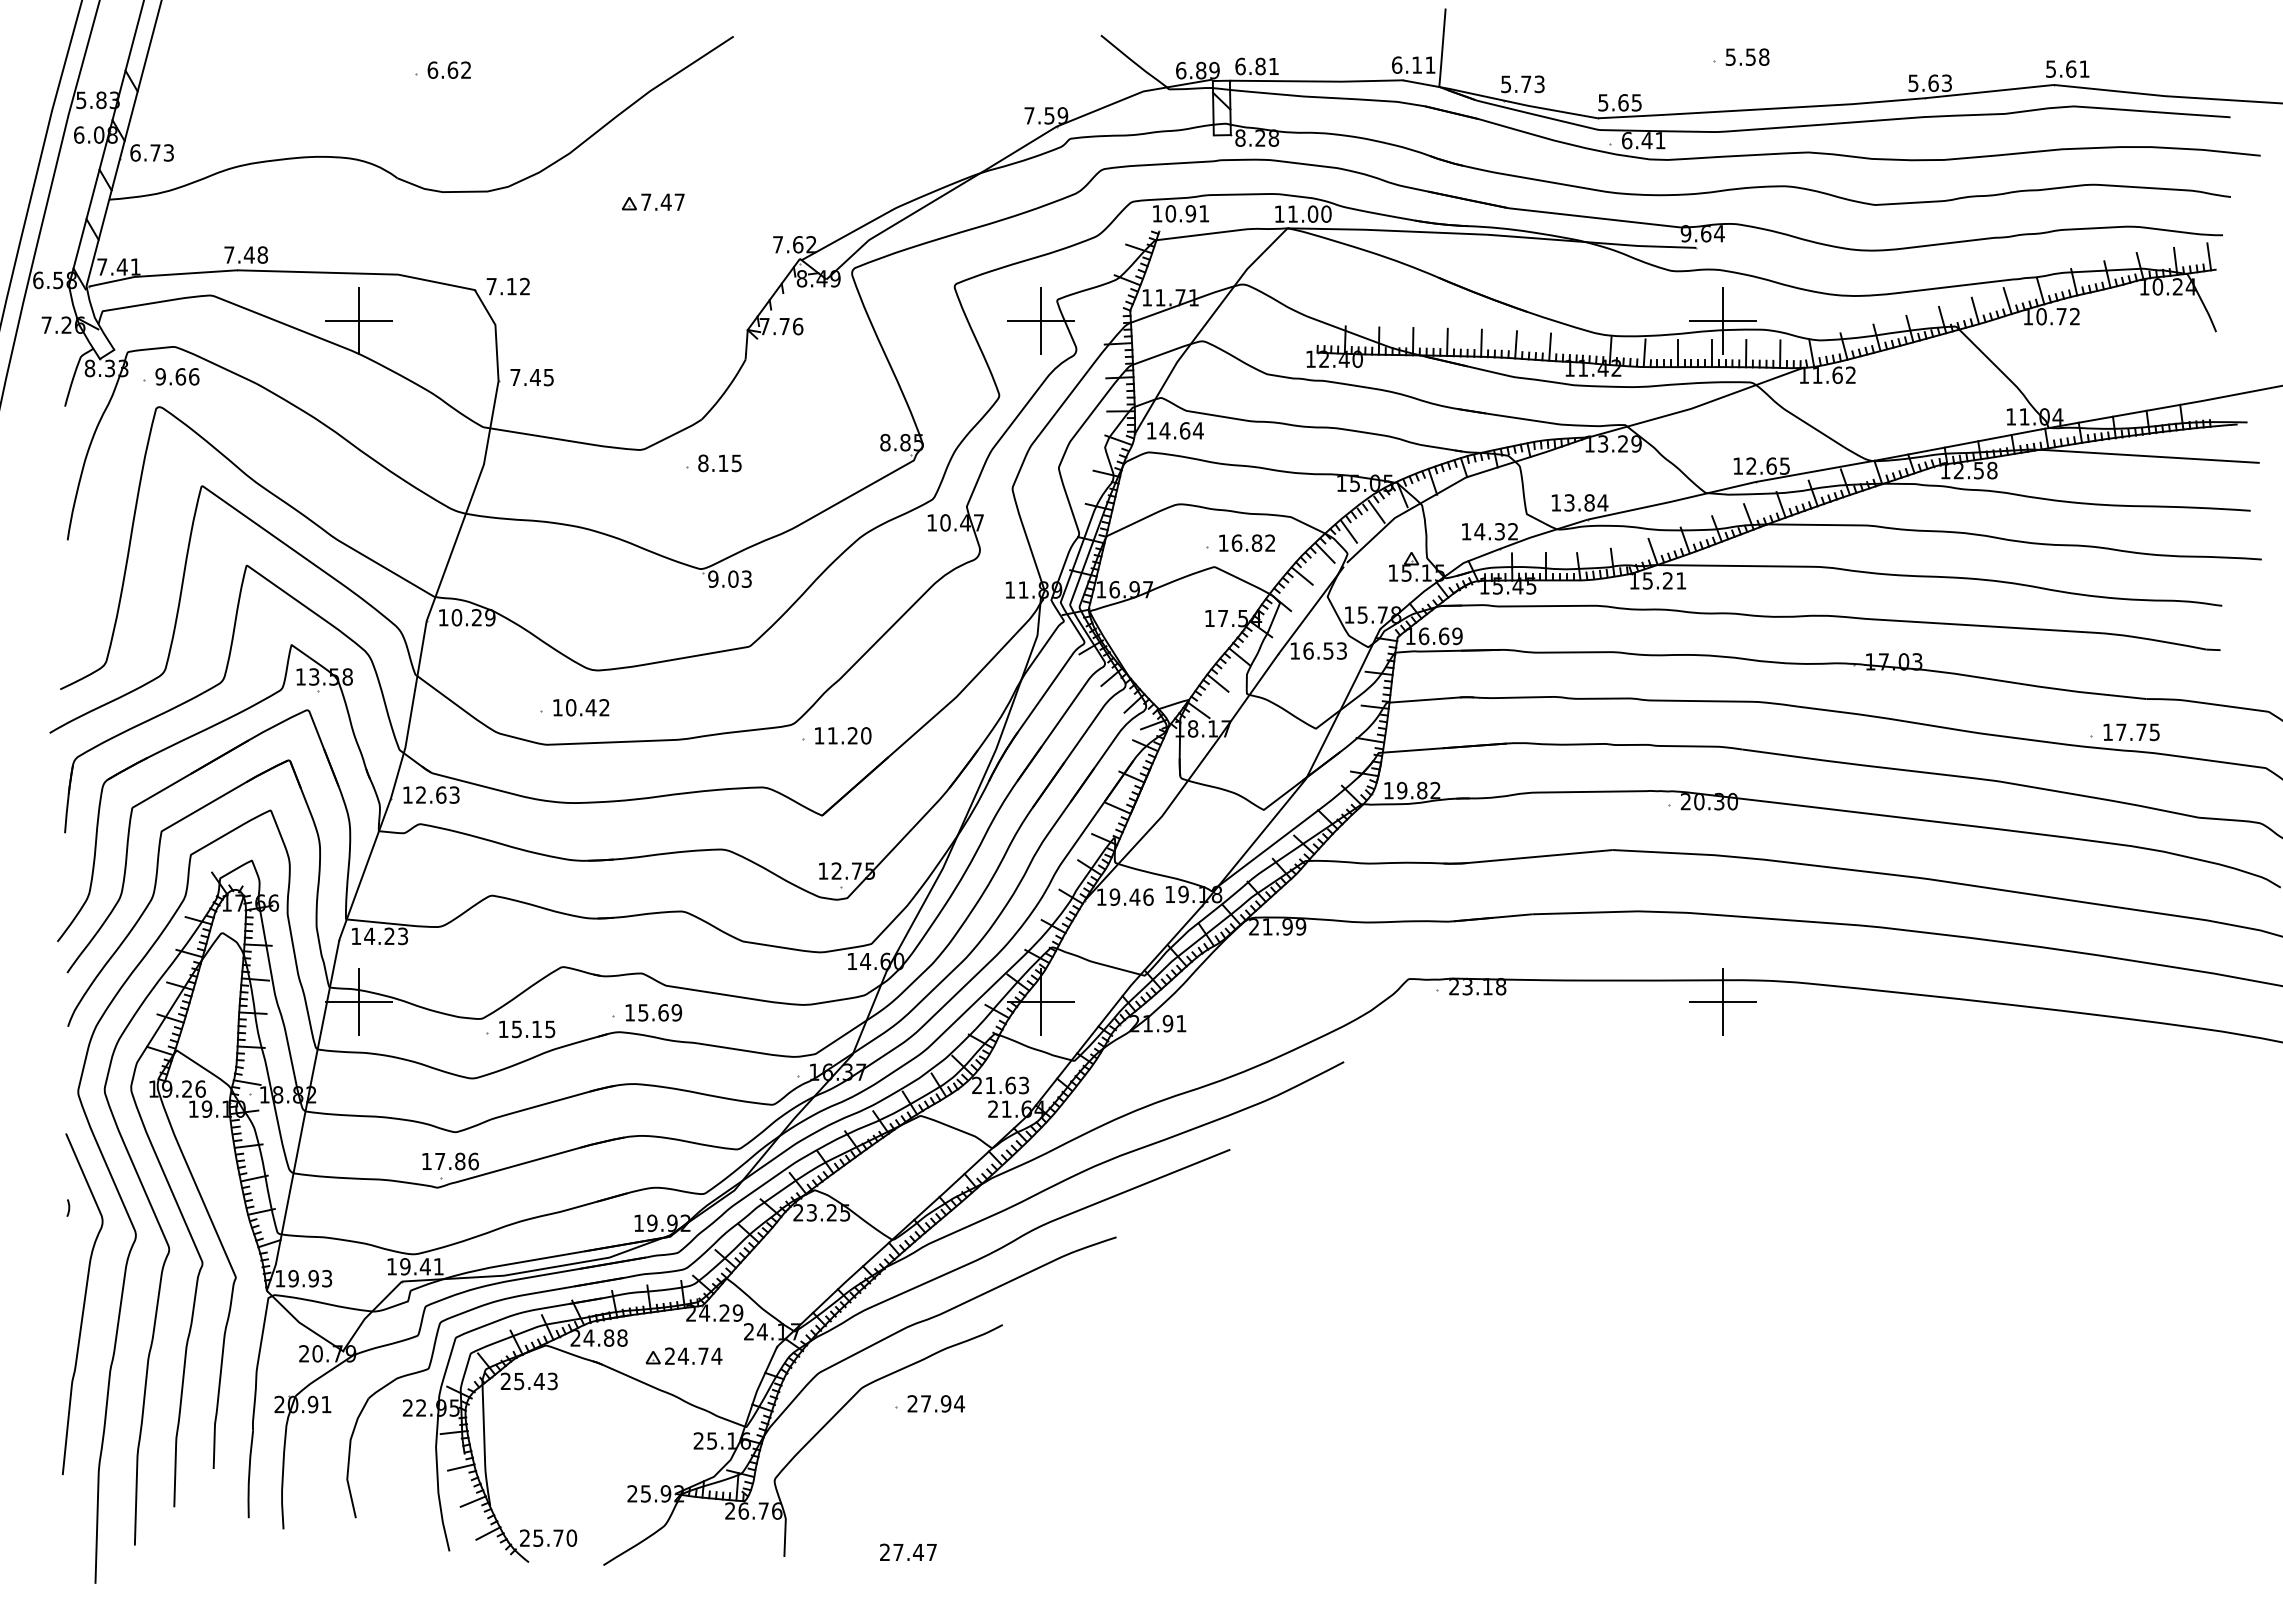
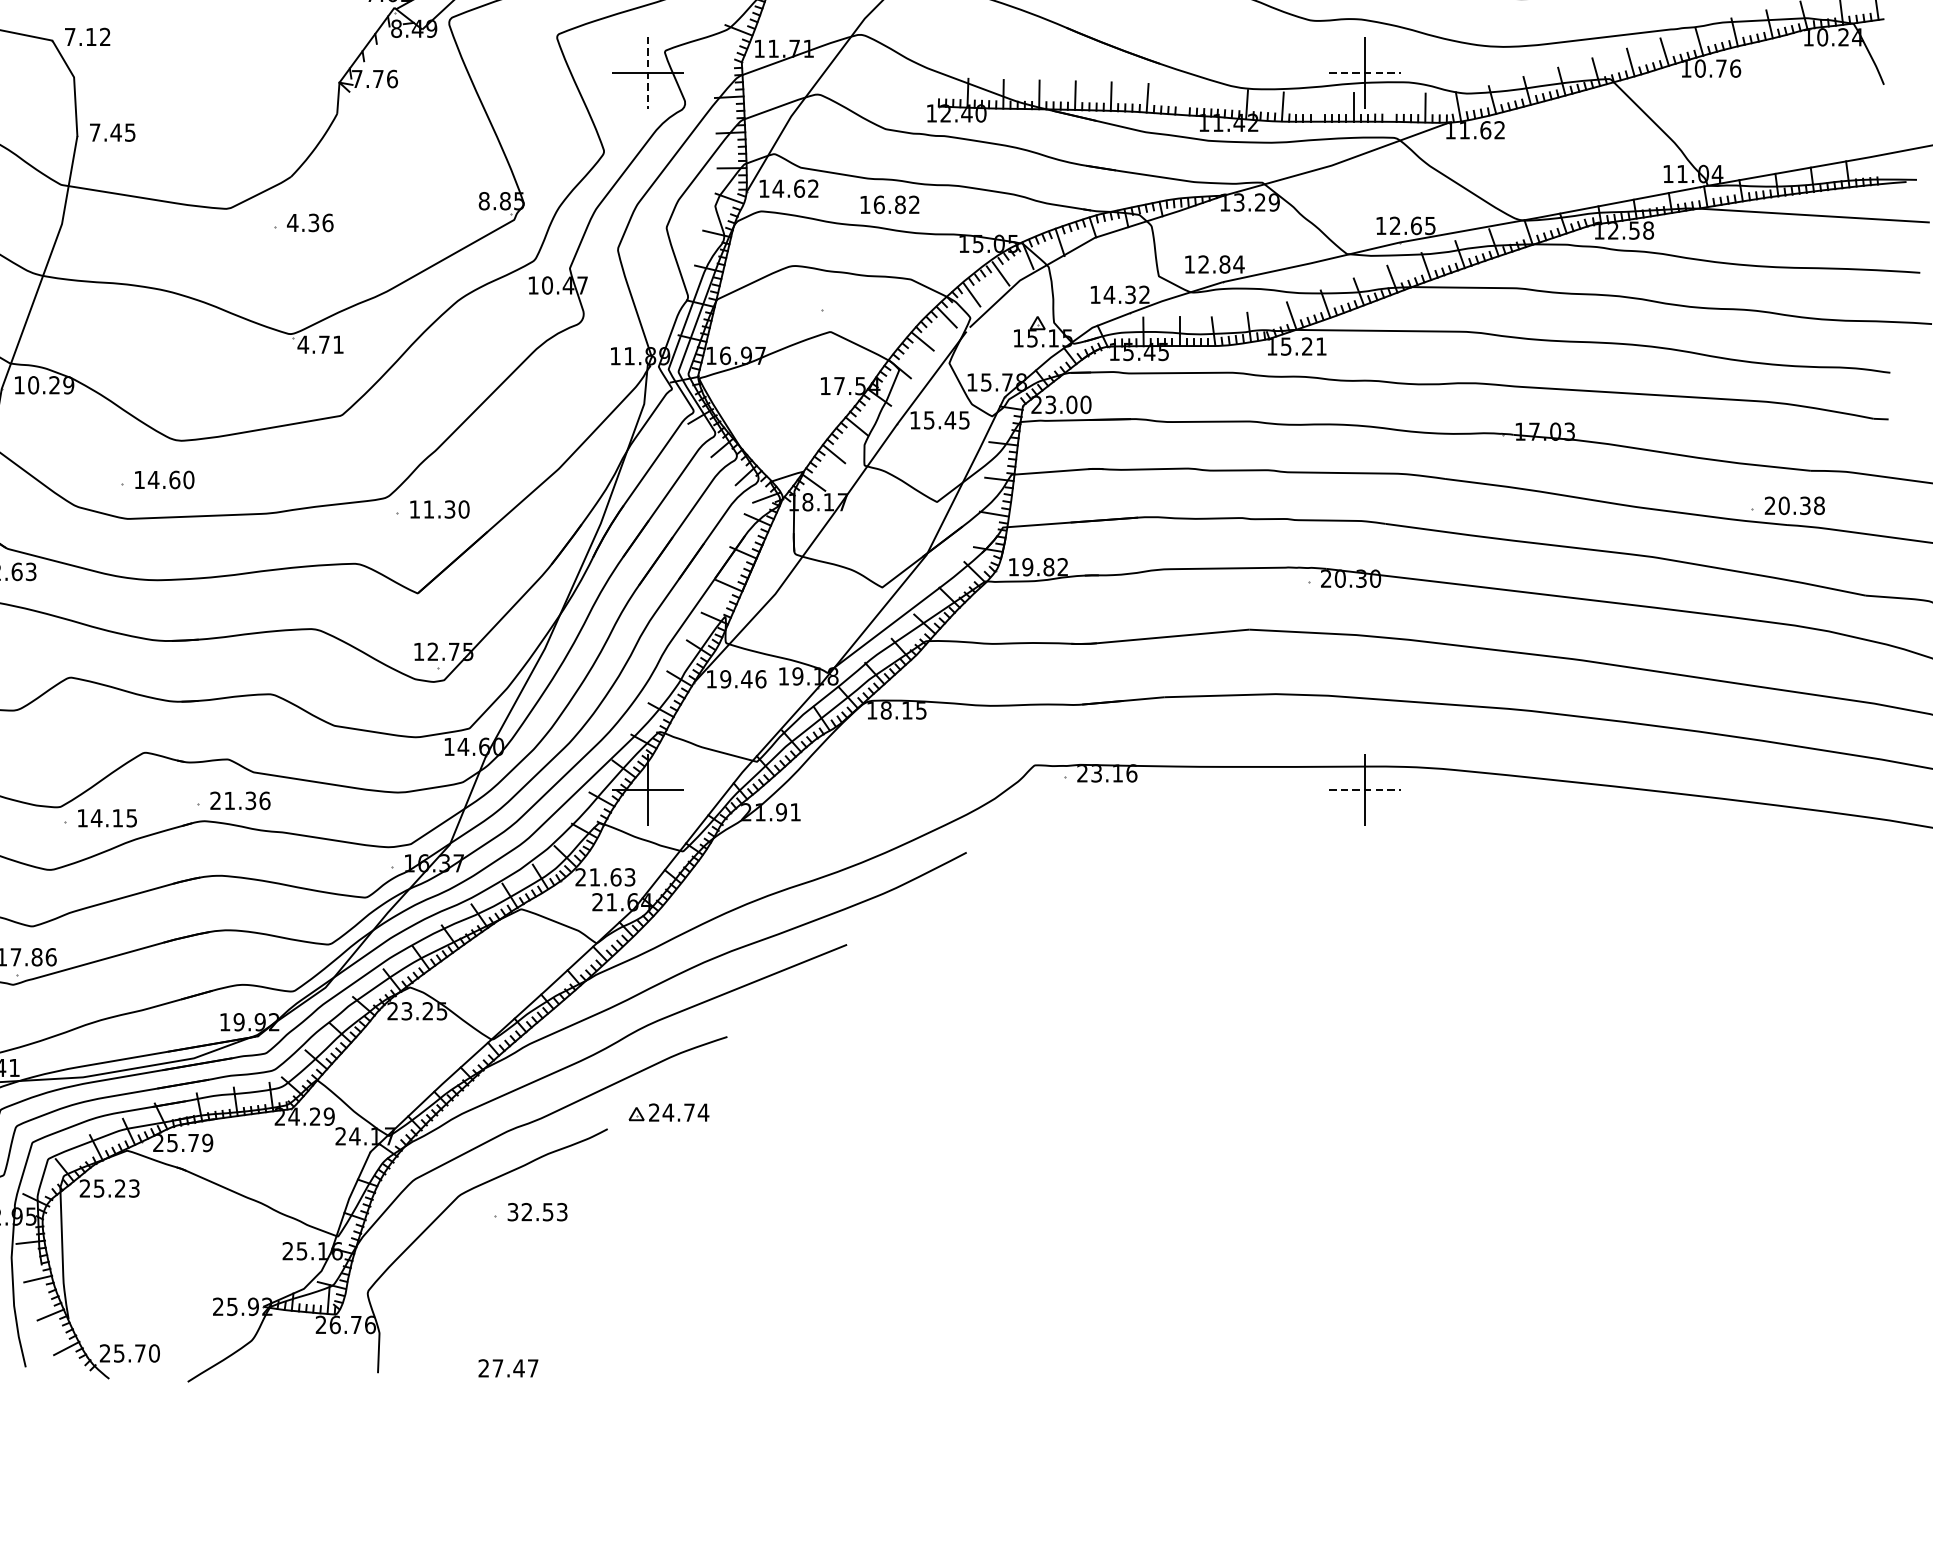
text: (2074, 316) -> (1734, 68), 10.72 -> 10.76
line: (1723, 320) -> (1365, 72), solid -> dashed
line: (1041, 321) -> (648, 73), solid -> dashed
line: (1550, 346) -> (1183, 100), removed
line: (1677, 353) -> (1317, 107), removed
line: (1746, 353) -> (1389, 107), removed
text: (1197, 430) -> (812, 188), 14.64 -> 14.62
text: (719, 463) -> (309, 223), 8.15 -> 4.36
text: (1569, 502) -> (1203, 264), 13.84 -> 12.84
text: (1246, 542) -> (889, 204), moved
text: (729, 578) -> (320, 344), 9.03 -> 4.71
text: (1433, 636) -> (1060, 405), 16.69 -> 23.00
text: (1324, 650) -> (946, 419), 16.53 -> 15.45
text: (587, 707) -> (170, 479), 10.42 -> 14.60
text: (2131, 732) -> (1794, 506), 17.75 -> 20.38
text: (852, 735) -> (449, 509), 11.20 -> 11.30
text: (1277, 926) -> (896, 710), 21.99 -> 18.15
text: (1501, 986) -> (1132, 773), 23.18 -> 23.16
line: (1723, 1002) -> (1365, 789), solid -> dashed
text: (653, 1012) -> (240, 800), 15.69 -> 21.36
text: (516, 1029) -> (96, 818), 15.15 -> 14.15
text: (605, 1337) -> (189, 1142), 24.88 -> 25.79
part: (683, 1355) -> (668, 1111), moved
text: (538, 1380) -> (119, 1187), 25.43 -> 25.23
text: (936, 1403) -> (538, 1211), 27.94 -> 32.53

